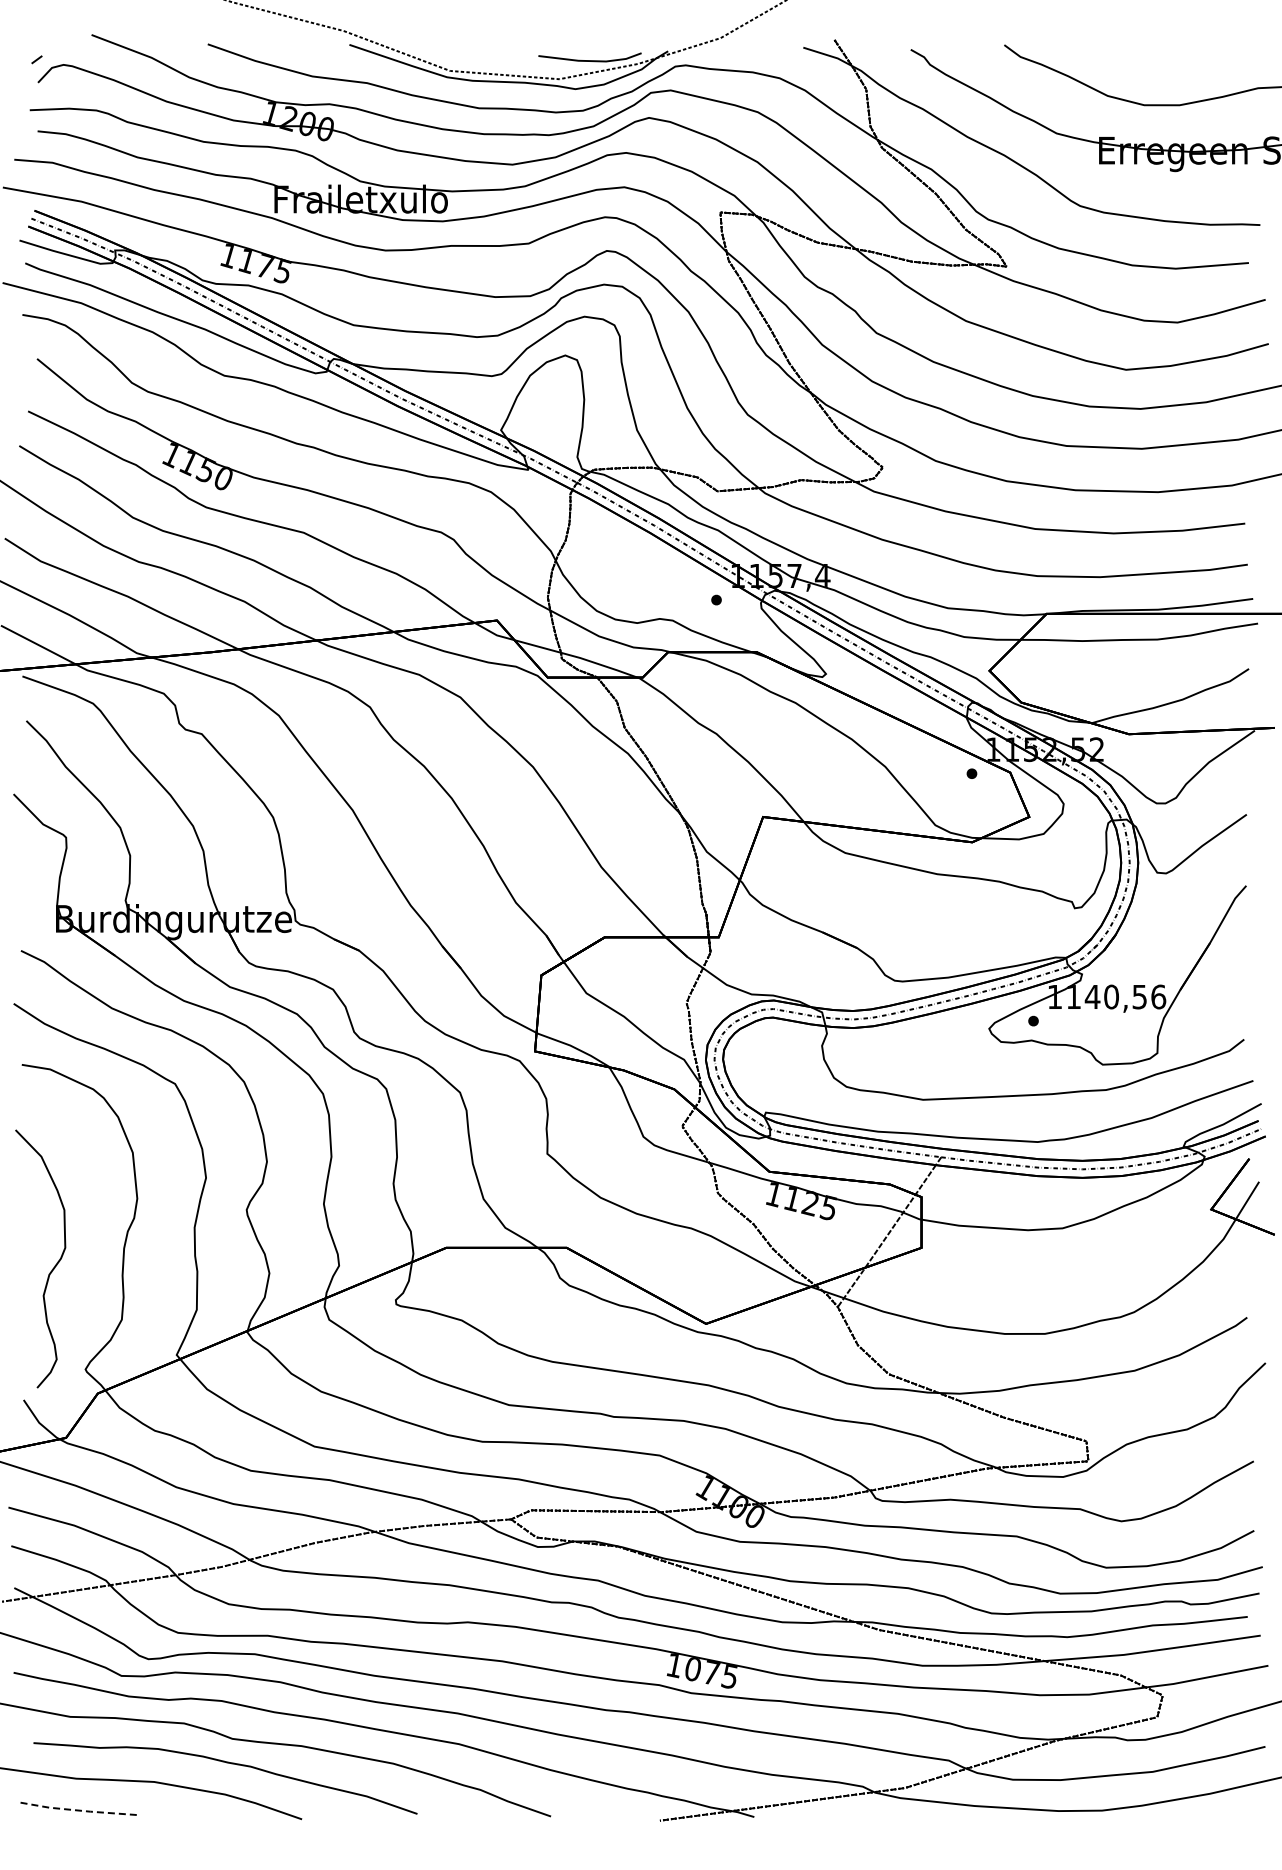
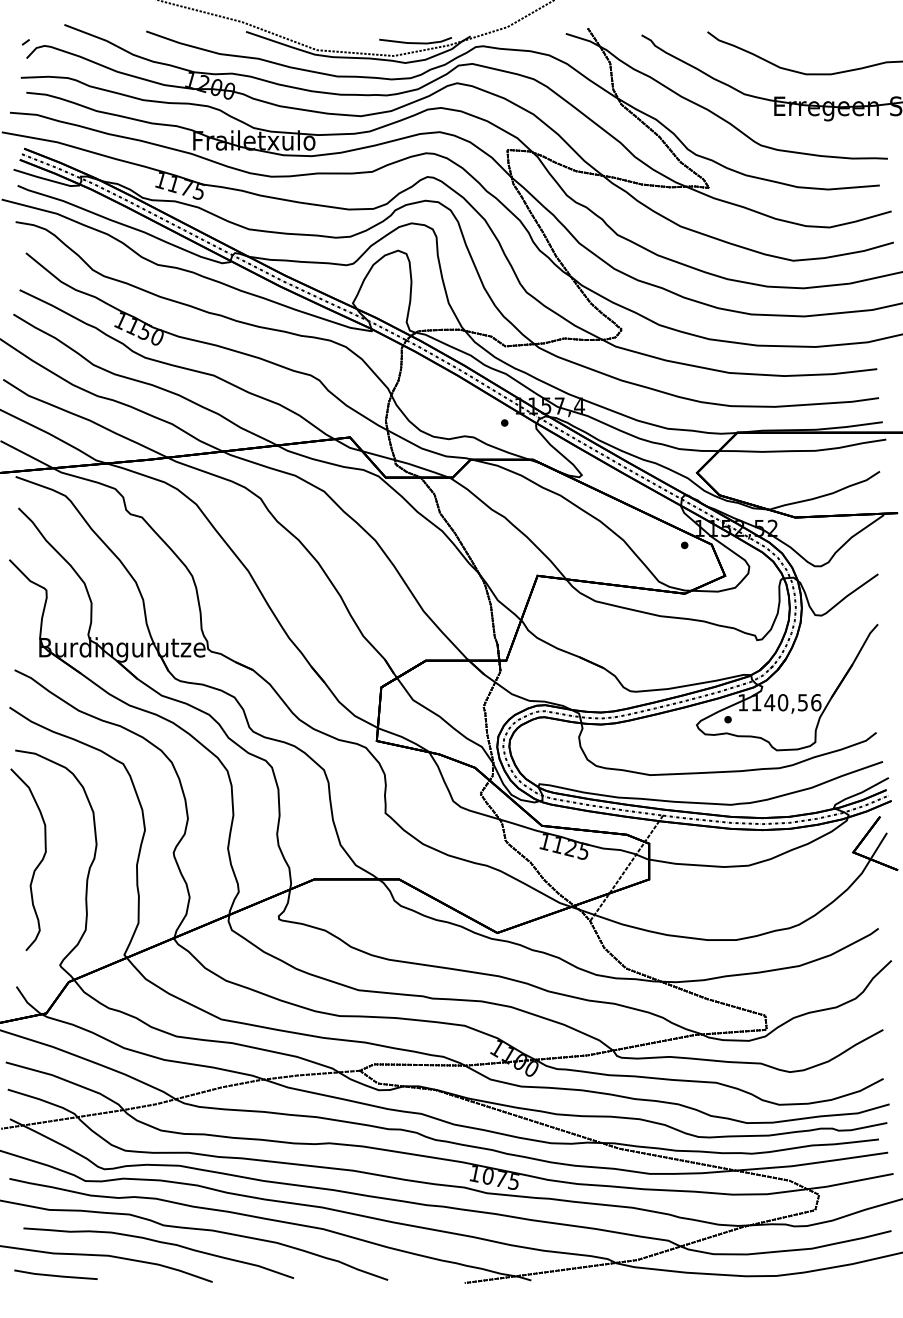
curve: (52, 1268) -> (36, 866), moved
line: (79, 1810) -> (55, 1275), dashed -> solid

